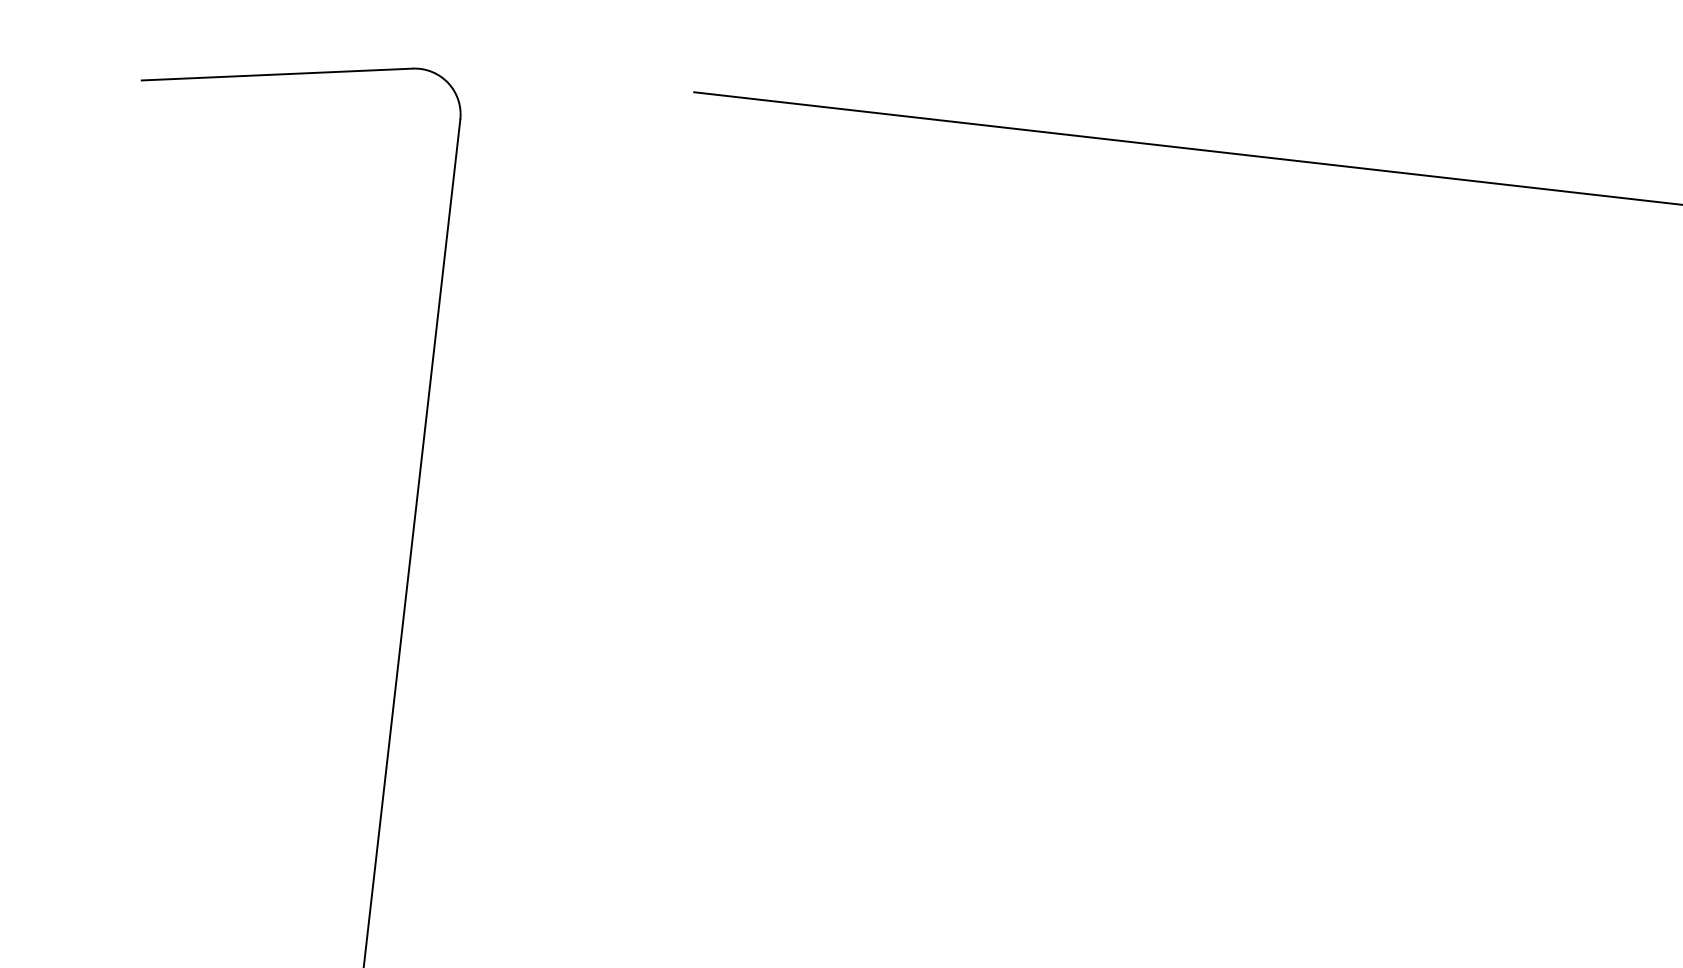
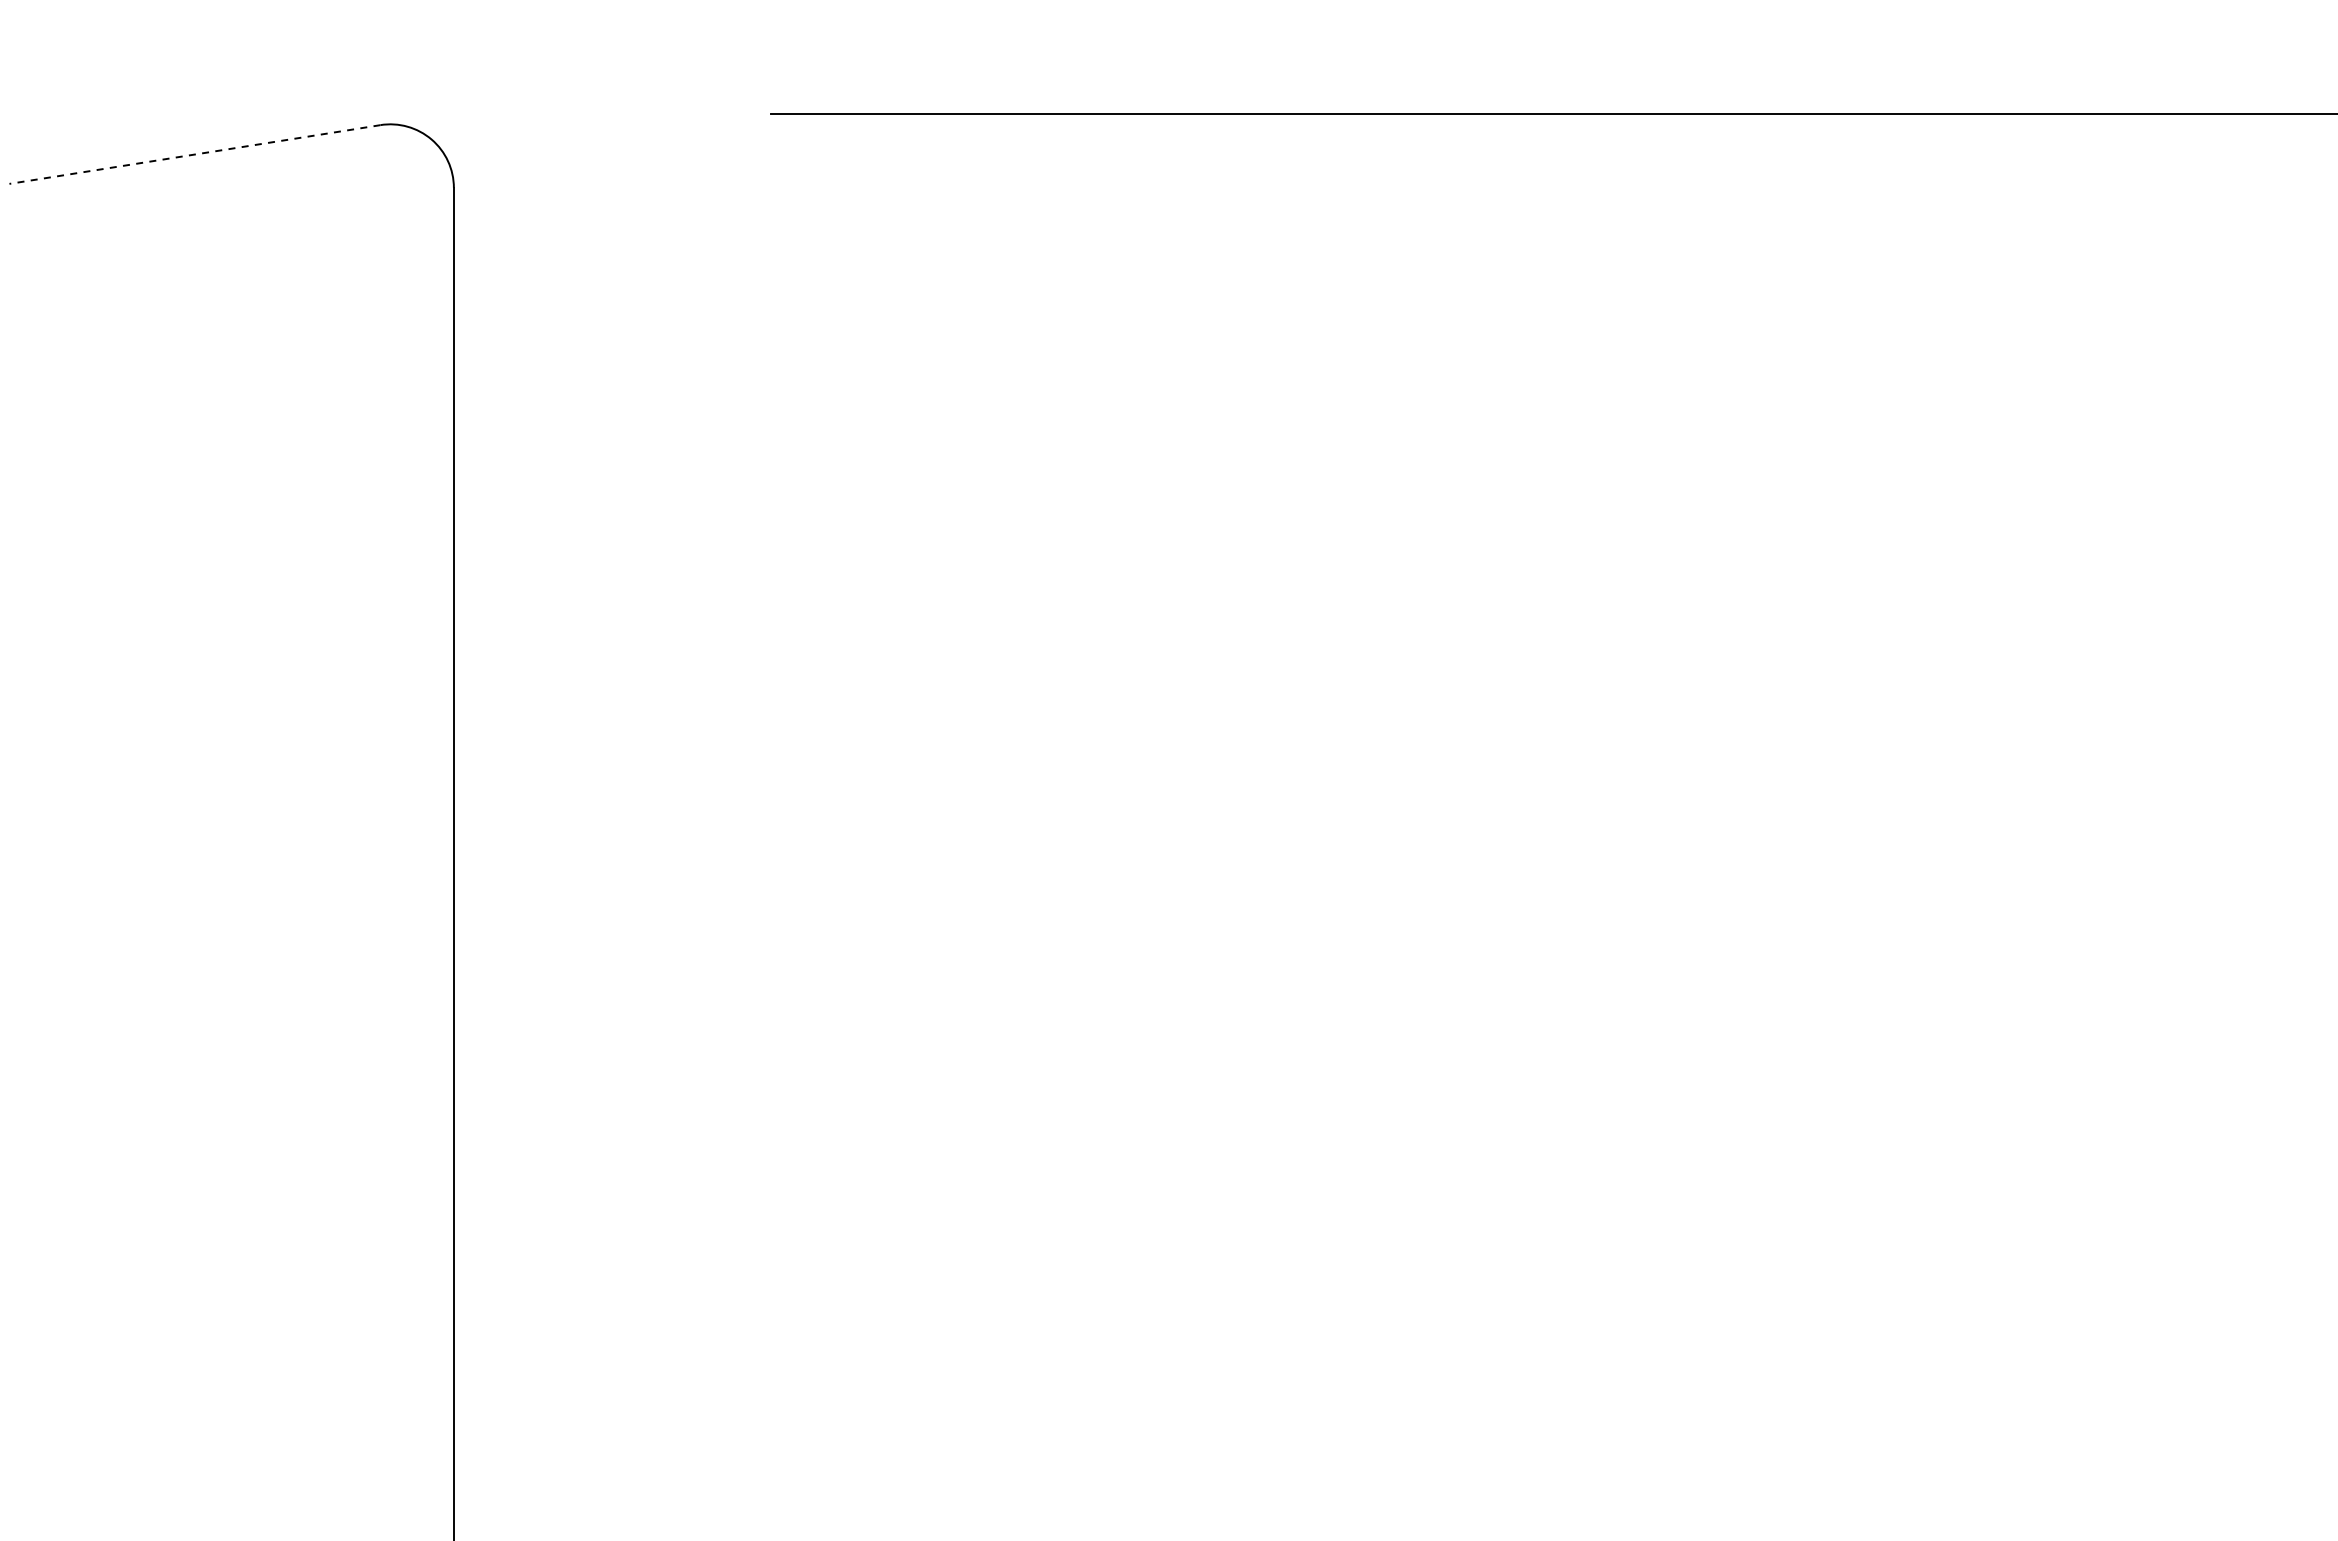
line: (276, 74) -> (194, 154), solid -> dashed

